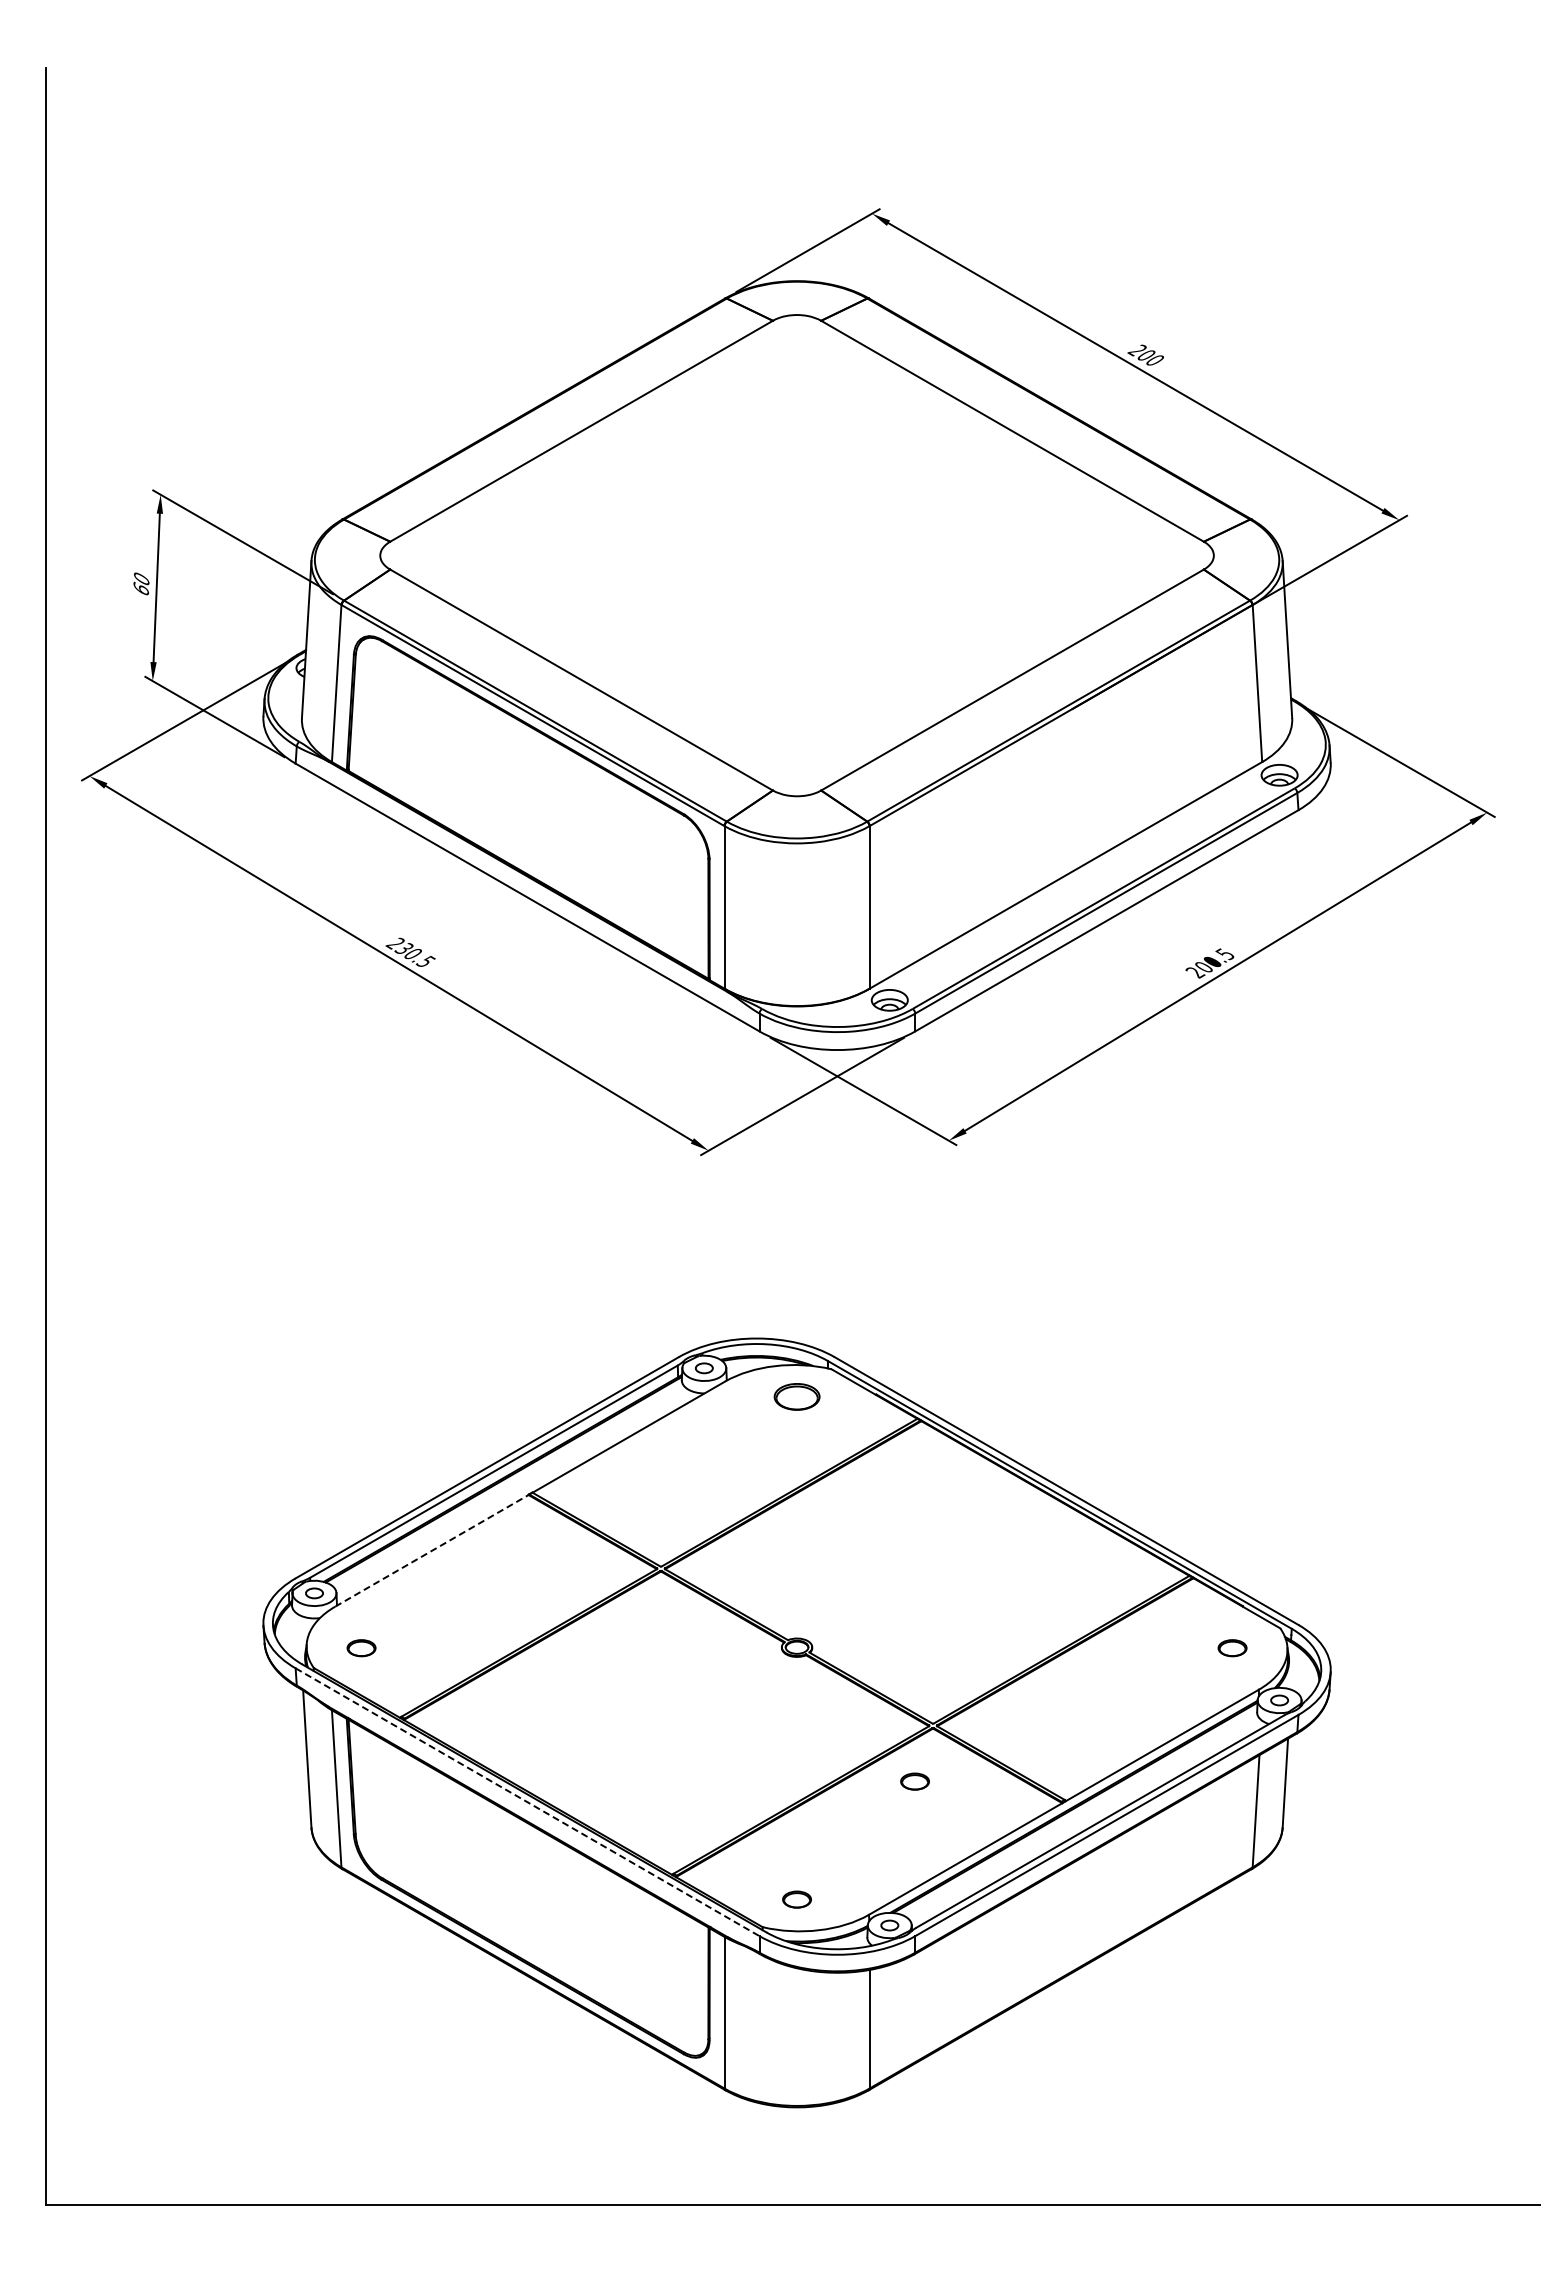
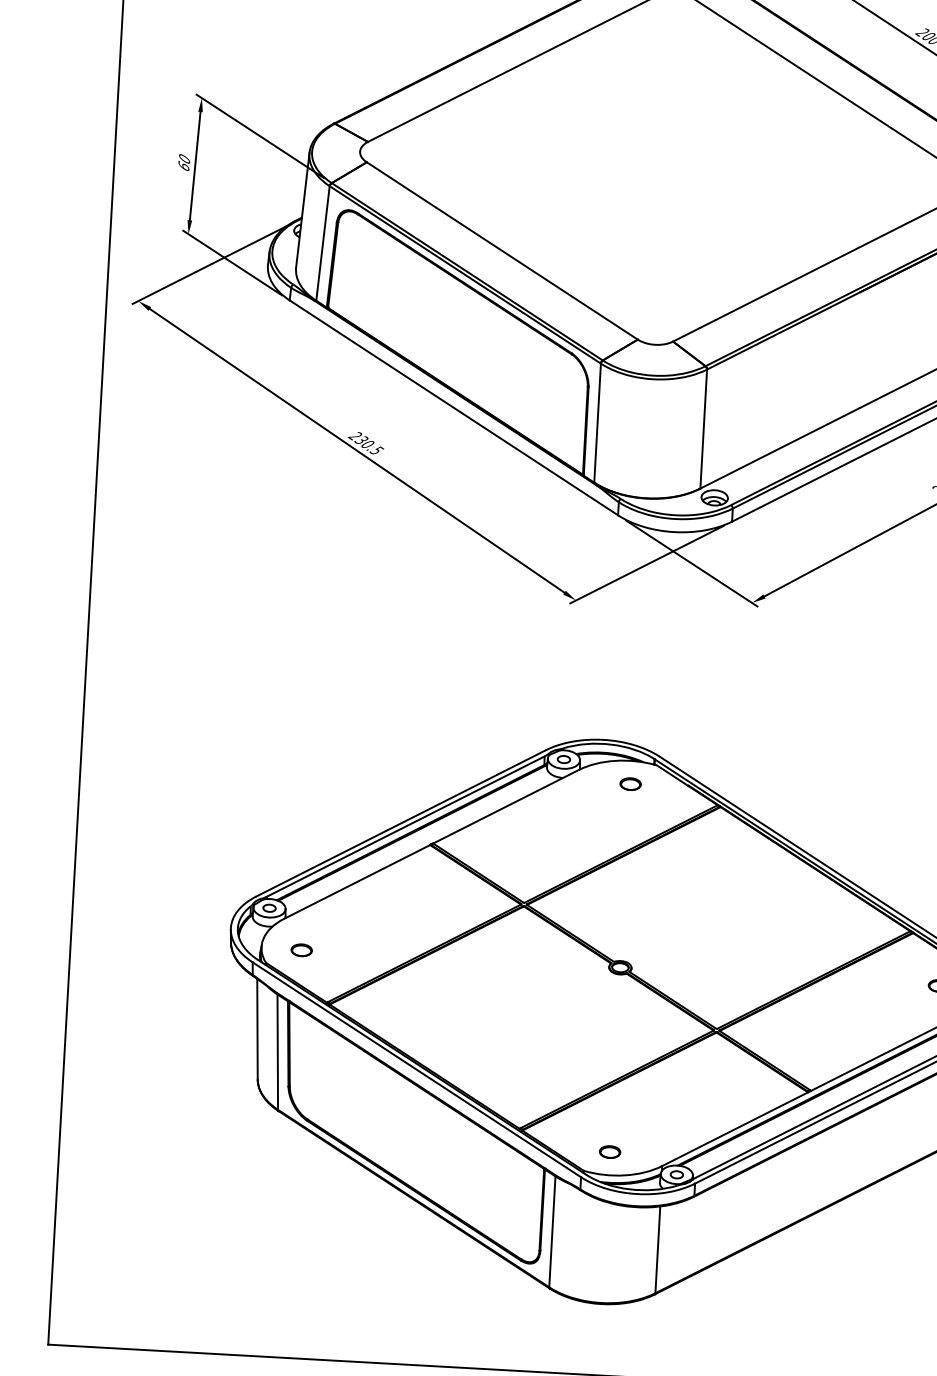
part: (796, 1396) -> (630, 783), size x0.62
line: (431, 1550) -> (356, 881), dashed -> solid
part: (914, 1781) -> (700, 1070), removed
line: (527, 1802) -> (416, 1069), dashed -> solid

